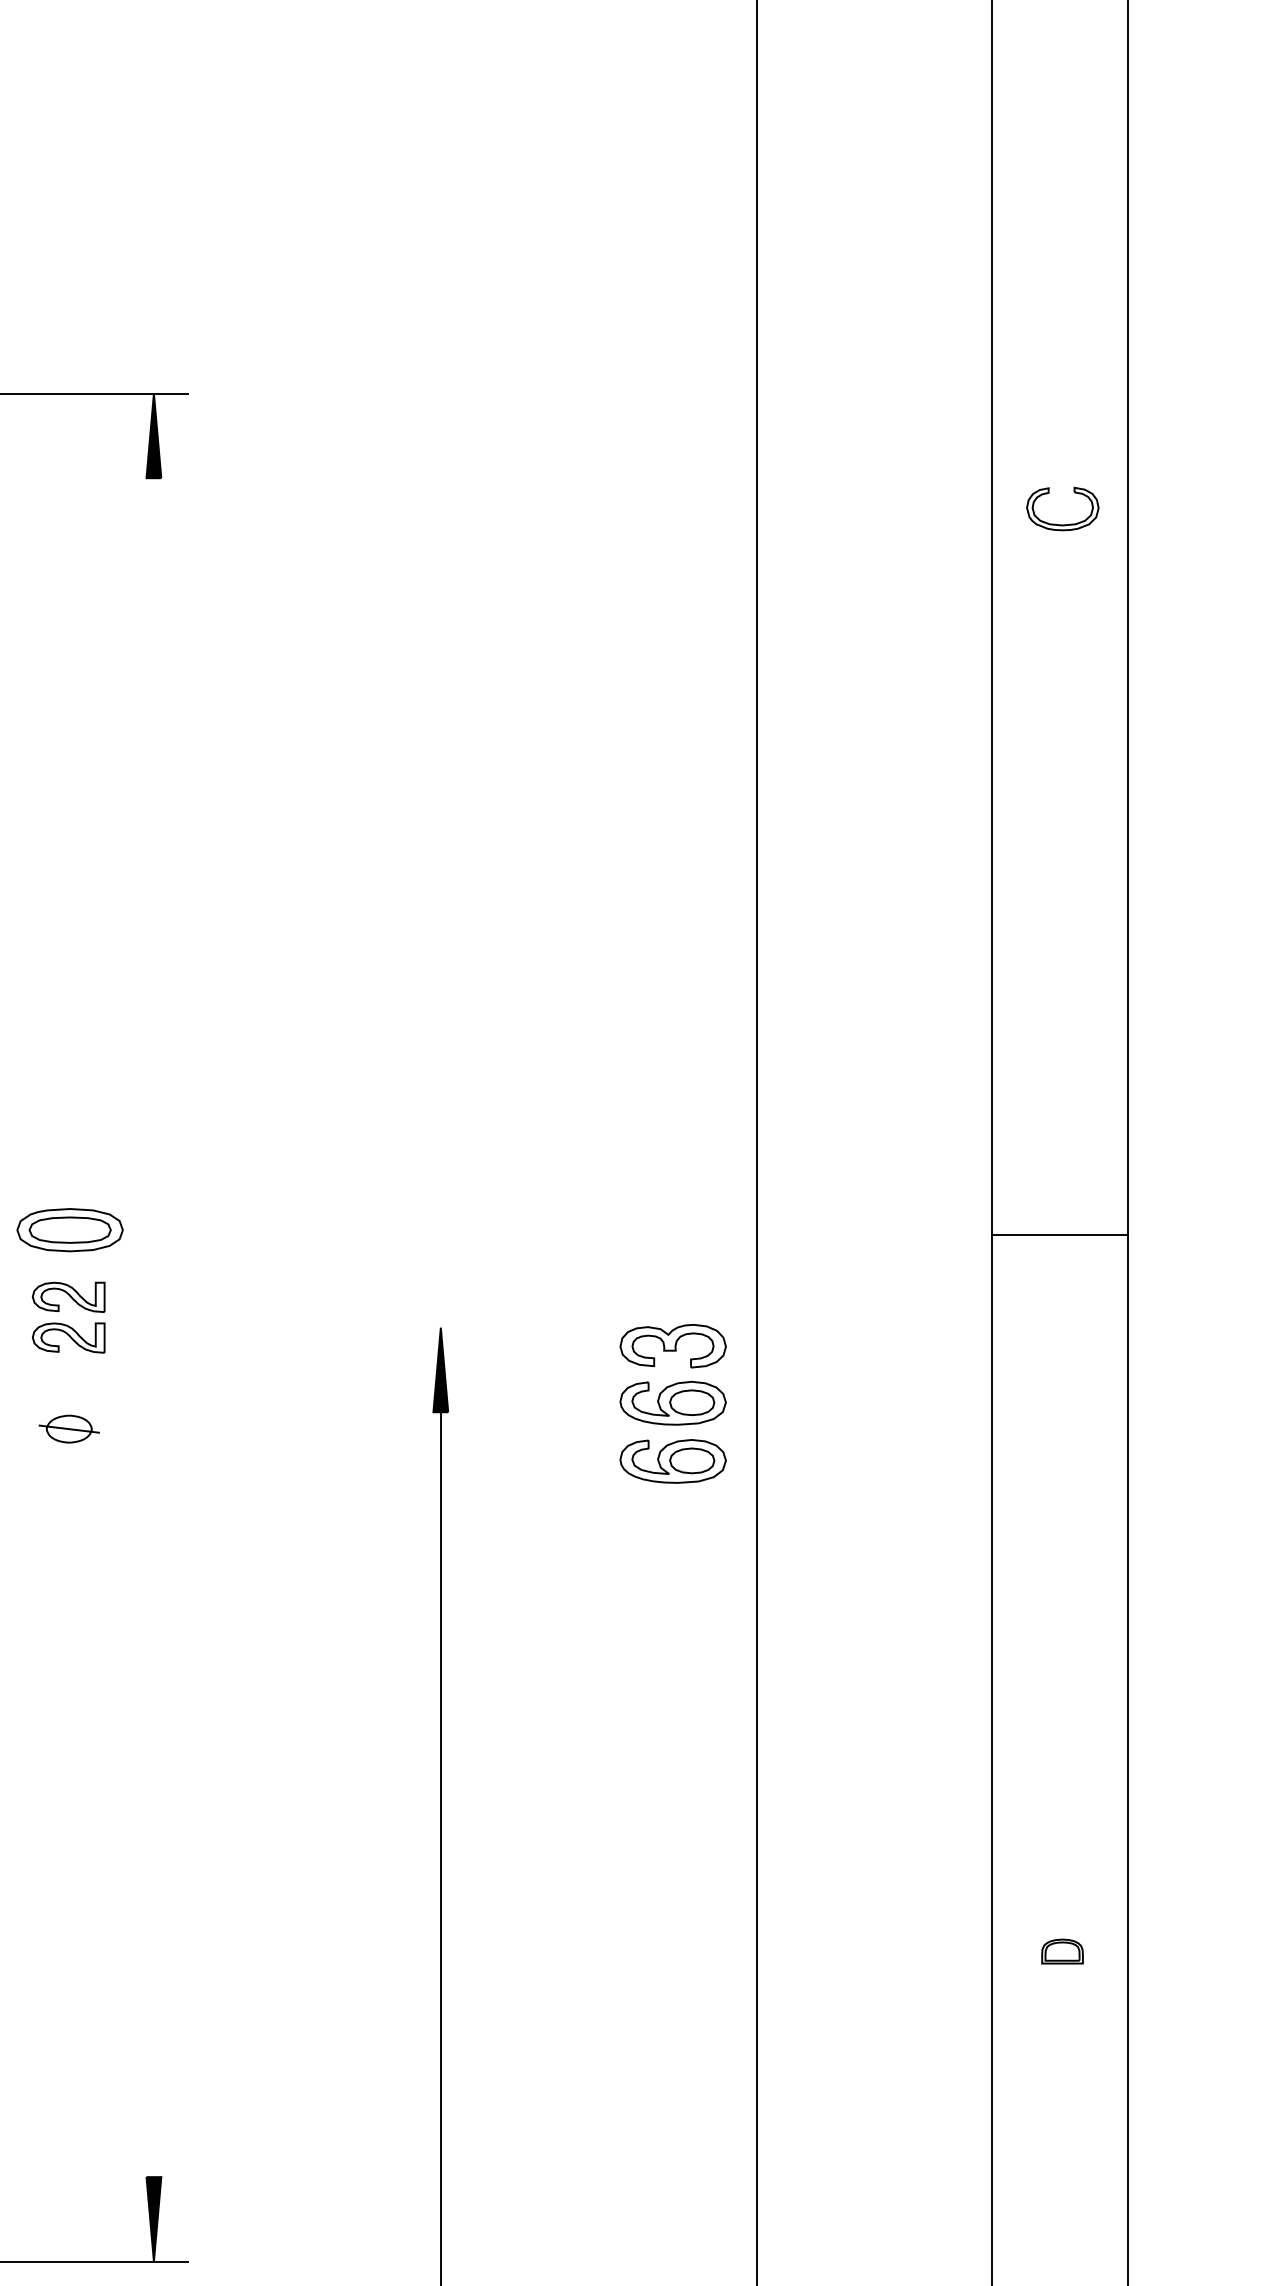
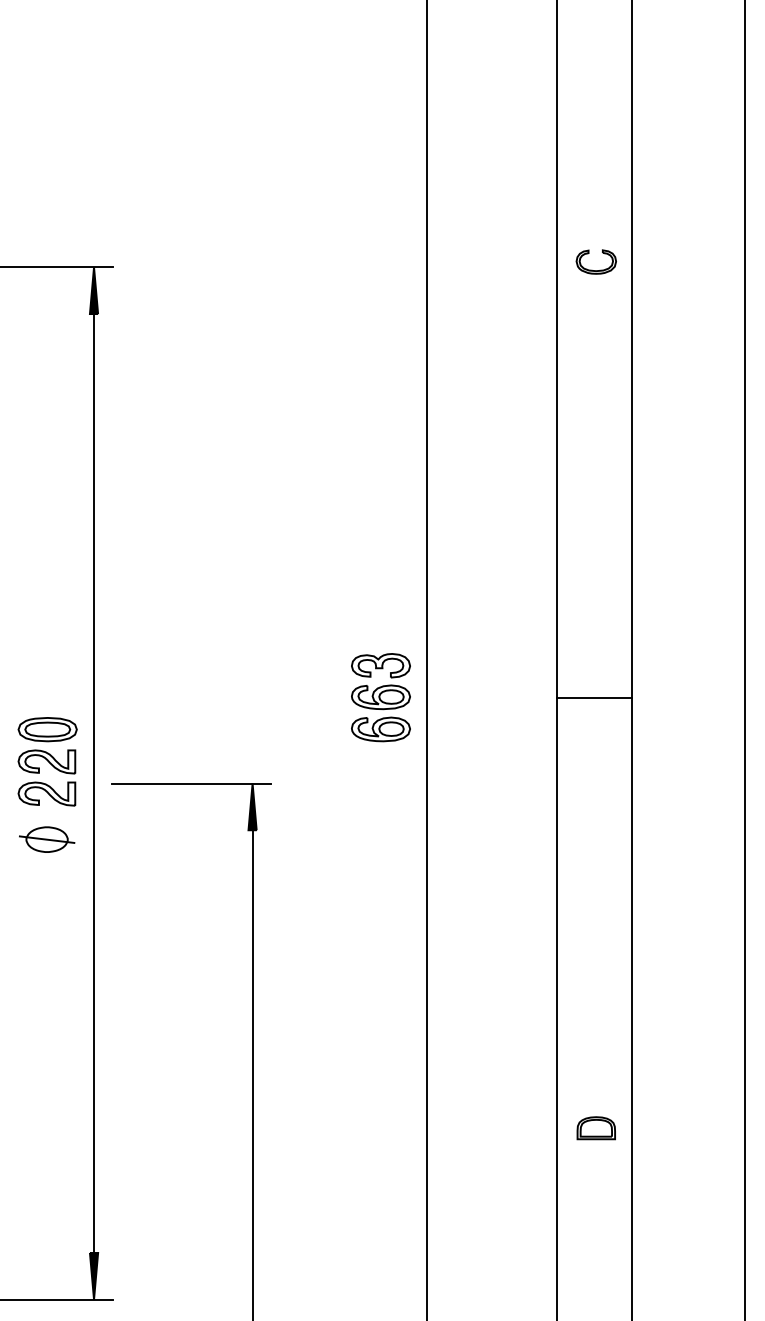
part: (1055, 522) -> (592, 269), moved
line: (1059, 1235) -> (594, 698), moved
part: (67, 1316) -> (46, 777), size x1.43
line: (154, 1327) -> (94, 783), added
line: (330, 1327) -> (191, 783), added
part: (672, 1403) -> (380, 697), moved
part: (69, 1428) -> (47, 839), size x1.67
part: (1061, 1951) -> (595, 1128), size x1.67

